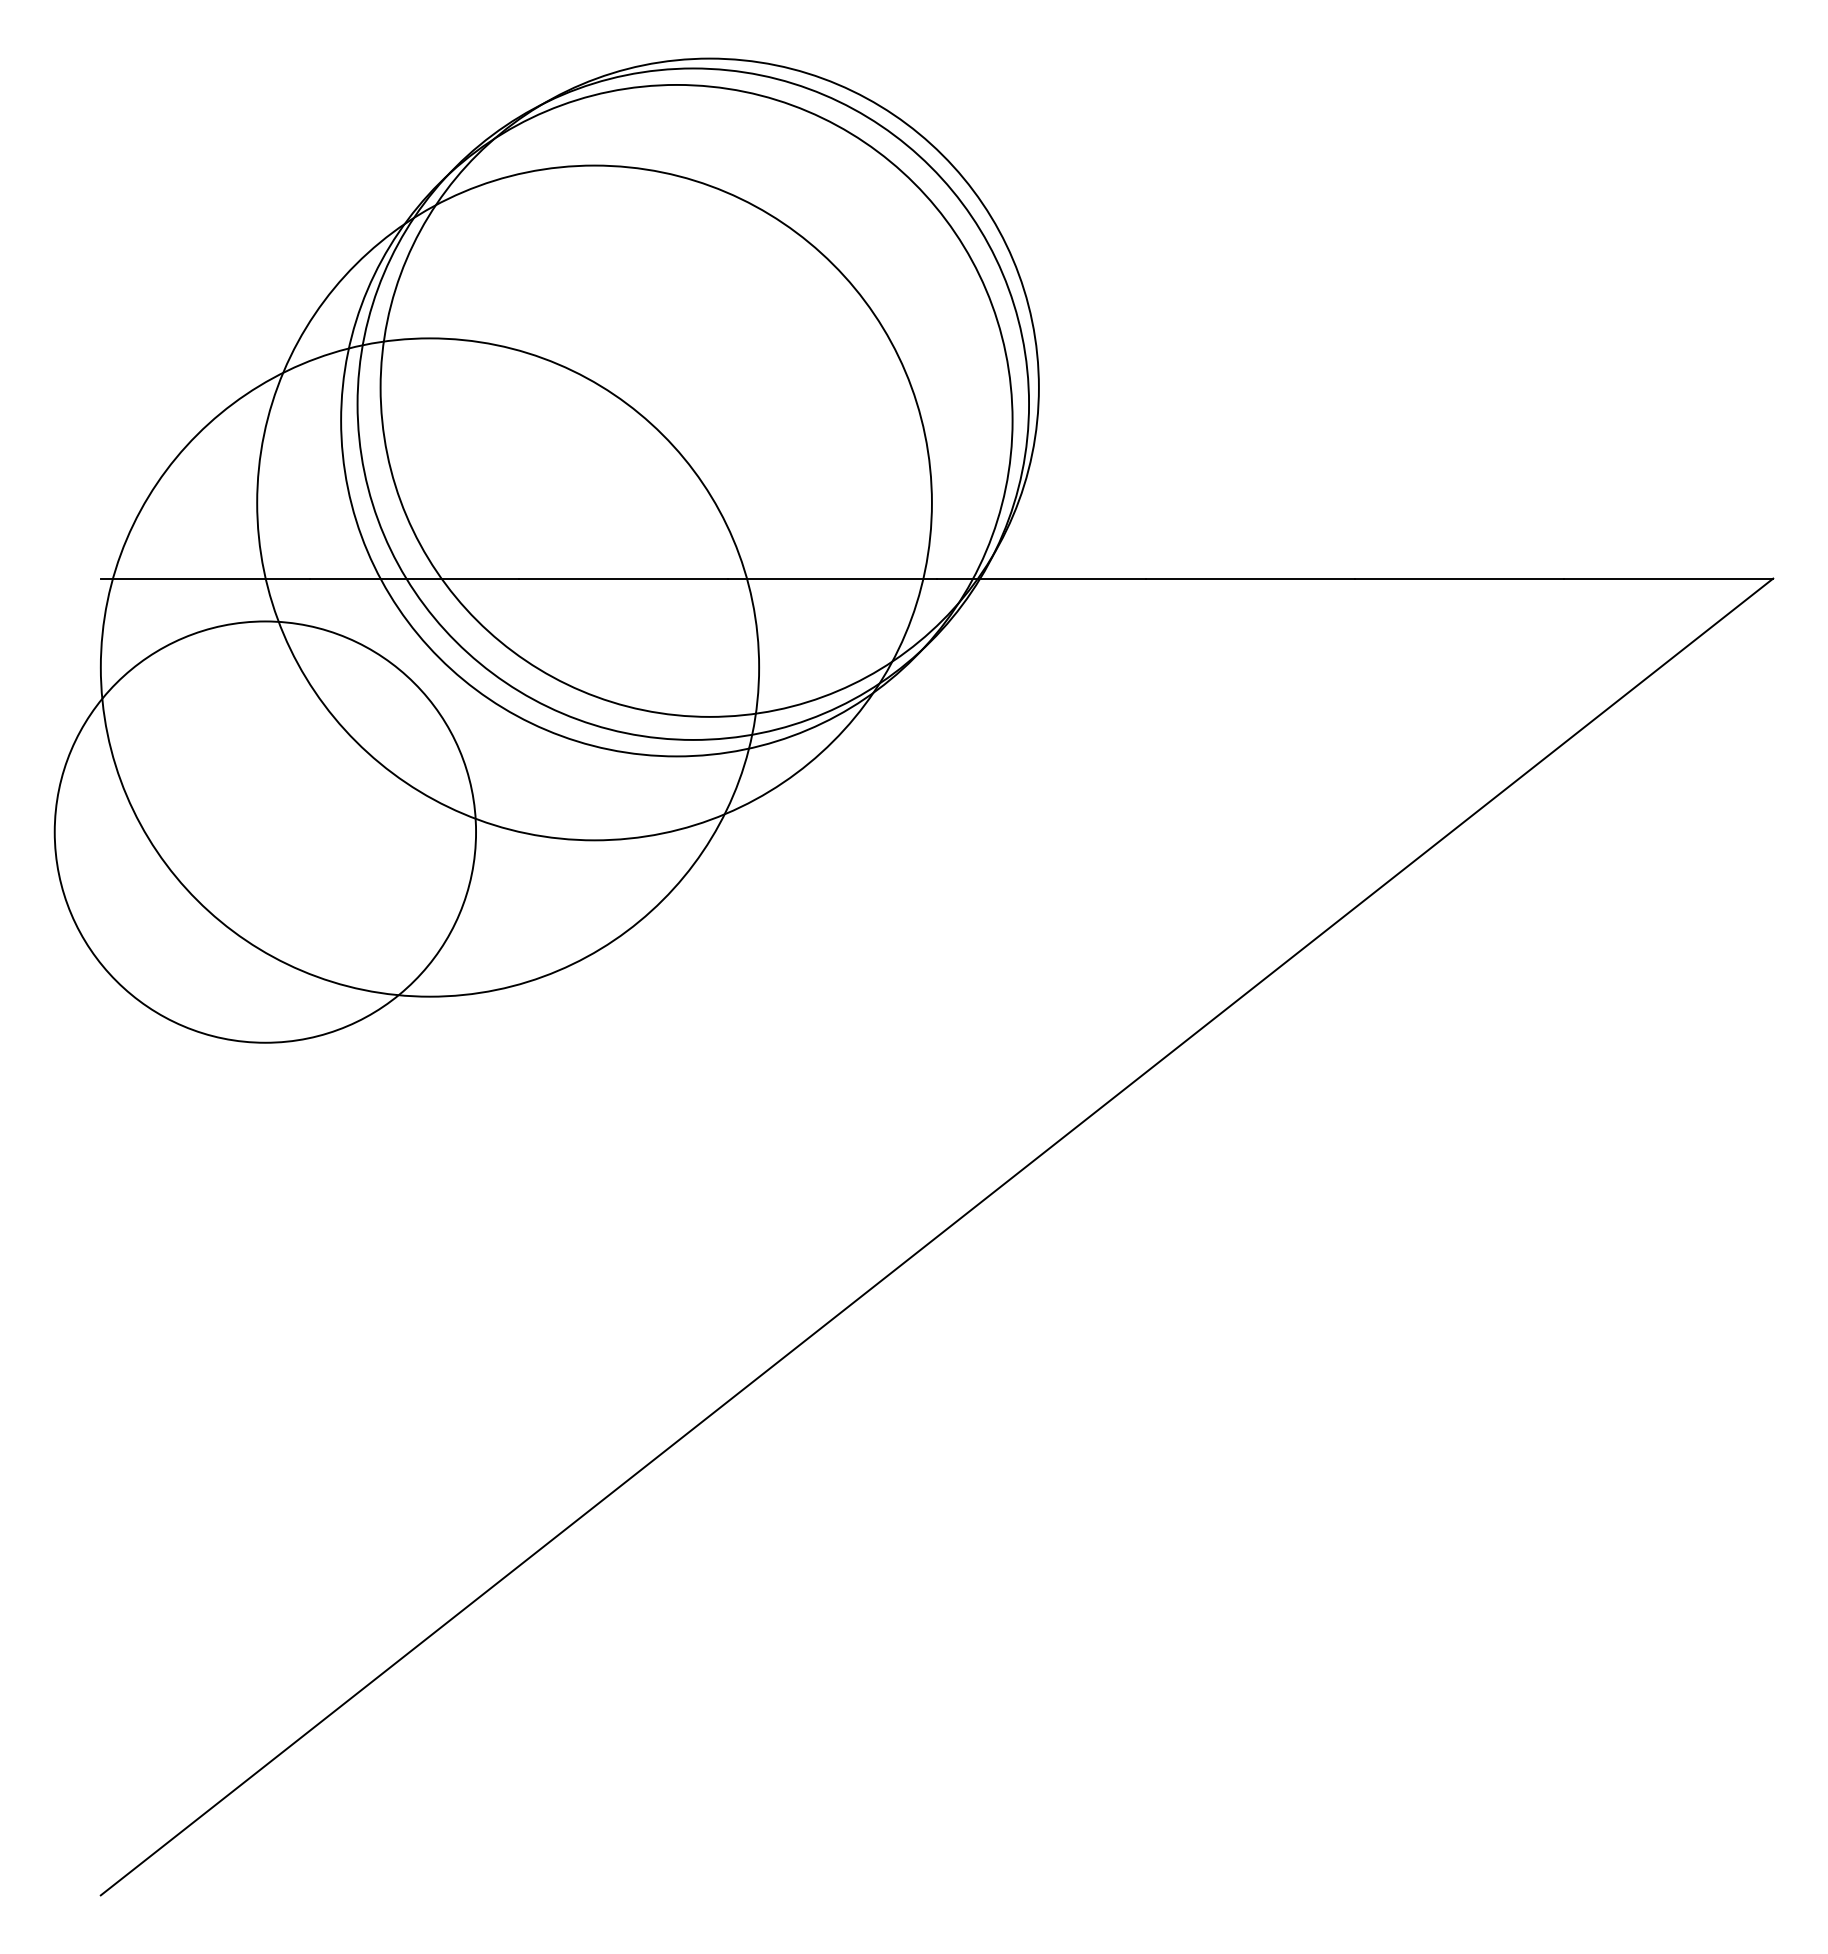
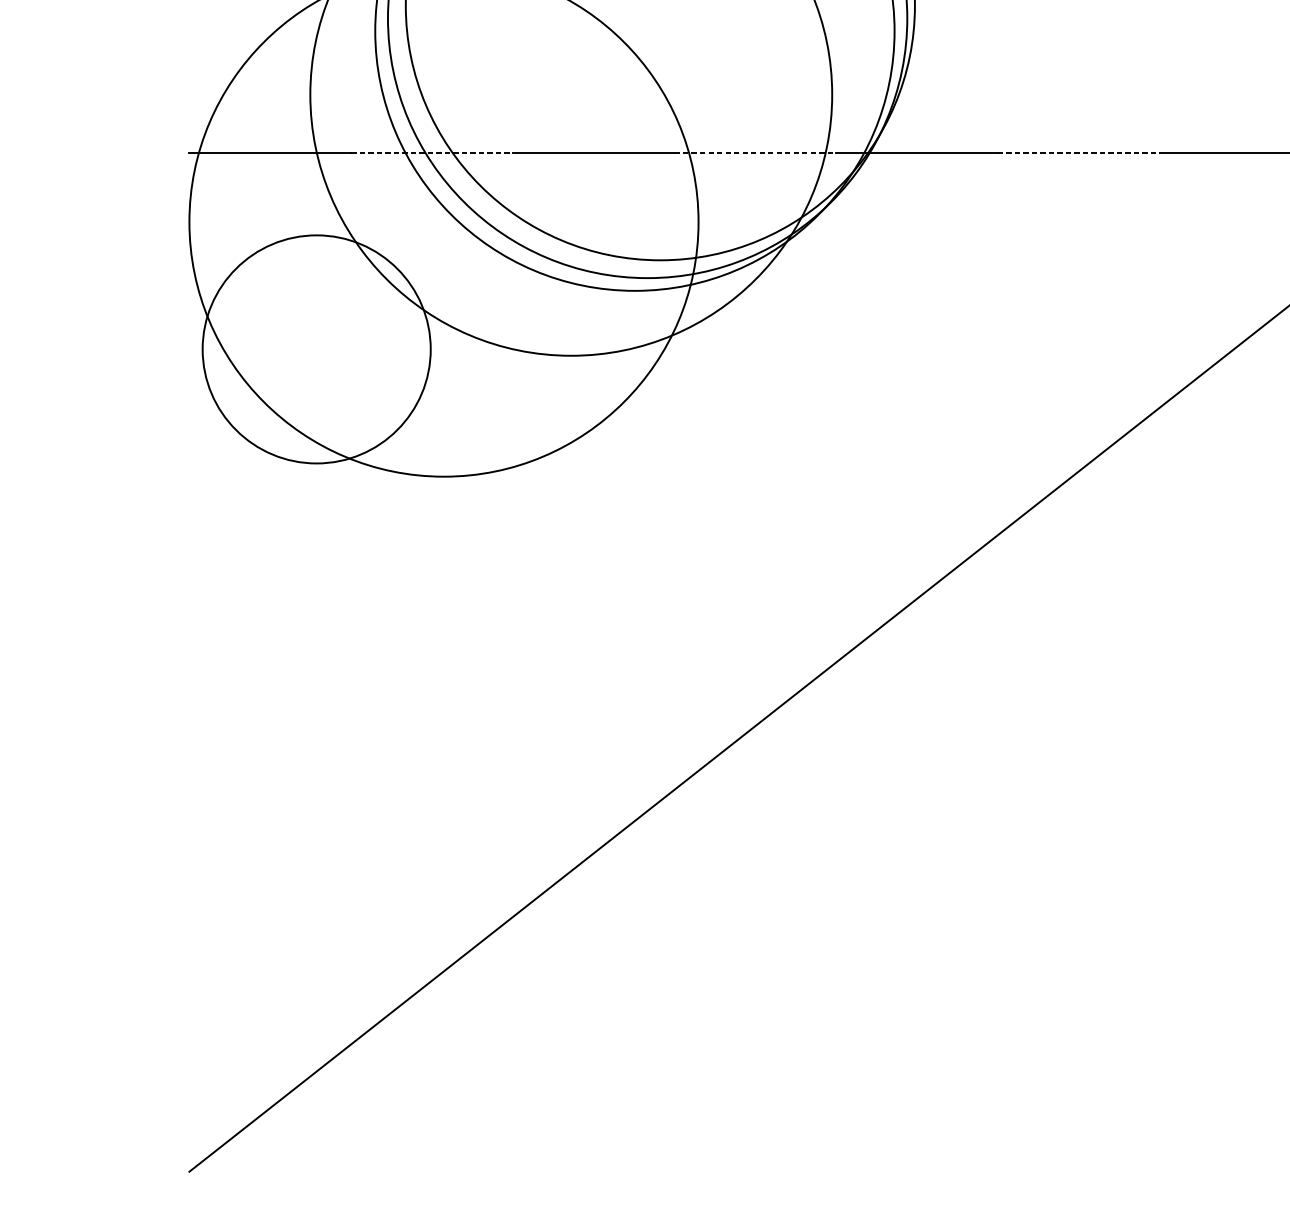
line: (414, 578) -> (432, 153), solid -> dashed
line: (832, 578) -> (755, 153), solid -> dashed
line: (1250, 578) -> (1078, 153), solid -> dashed
circle: (265, 831) -> (316, 348), size x0.7

